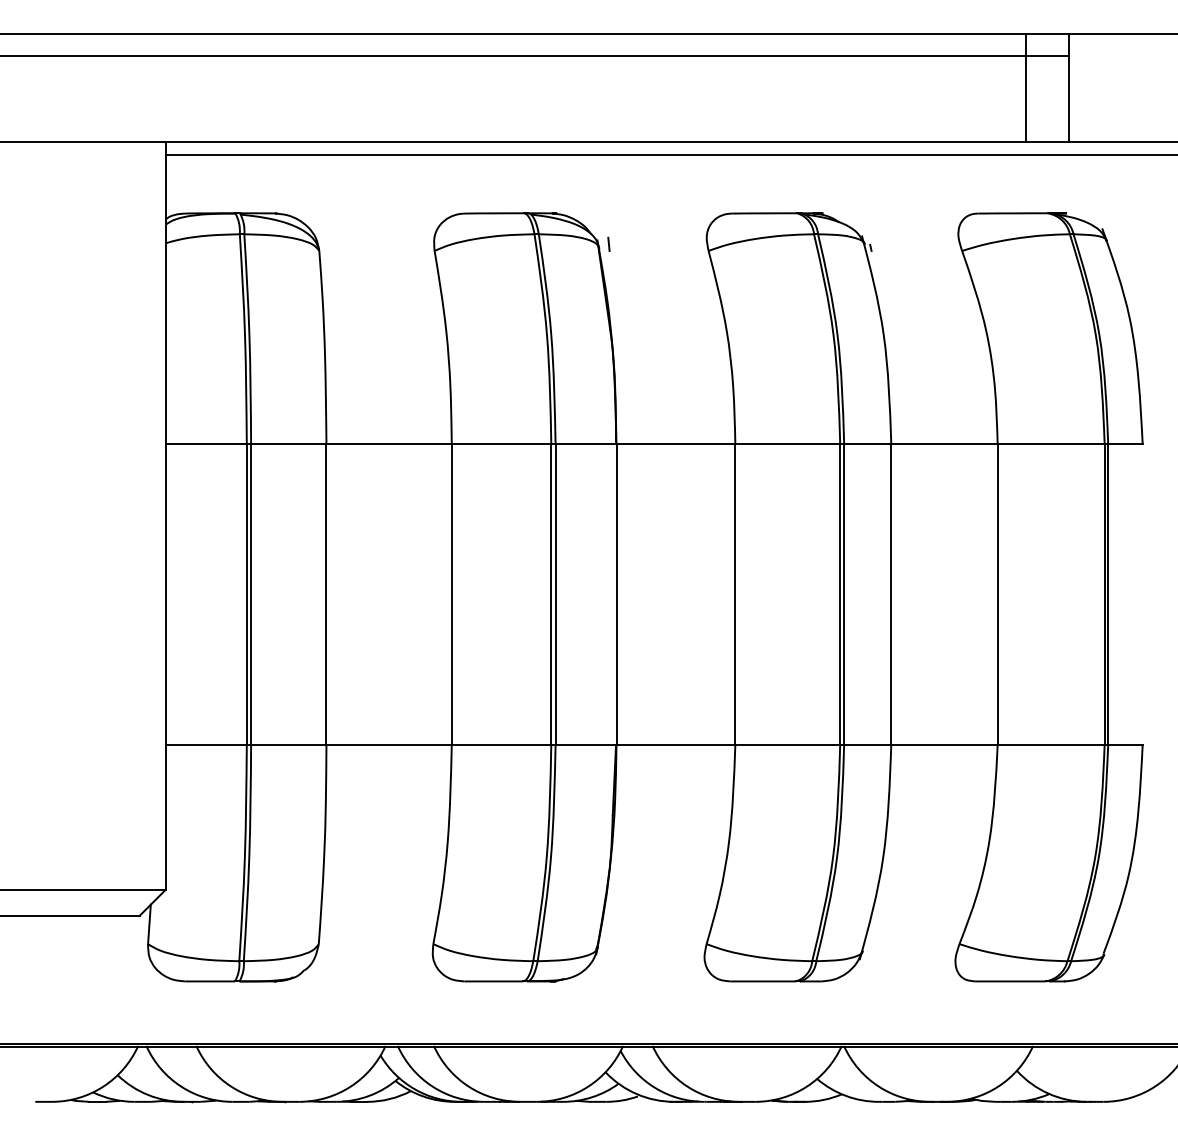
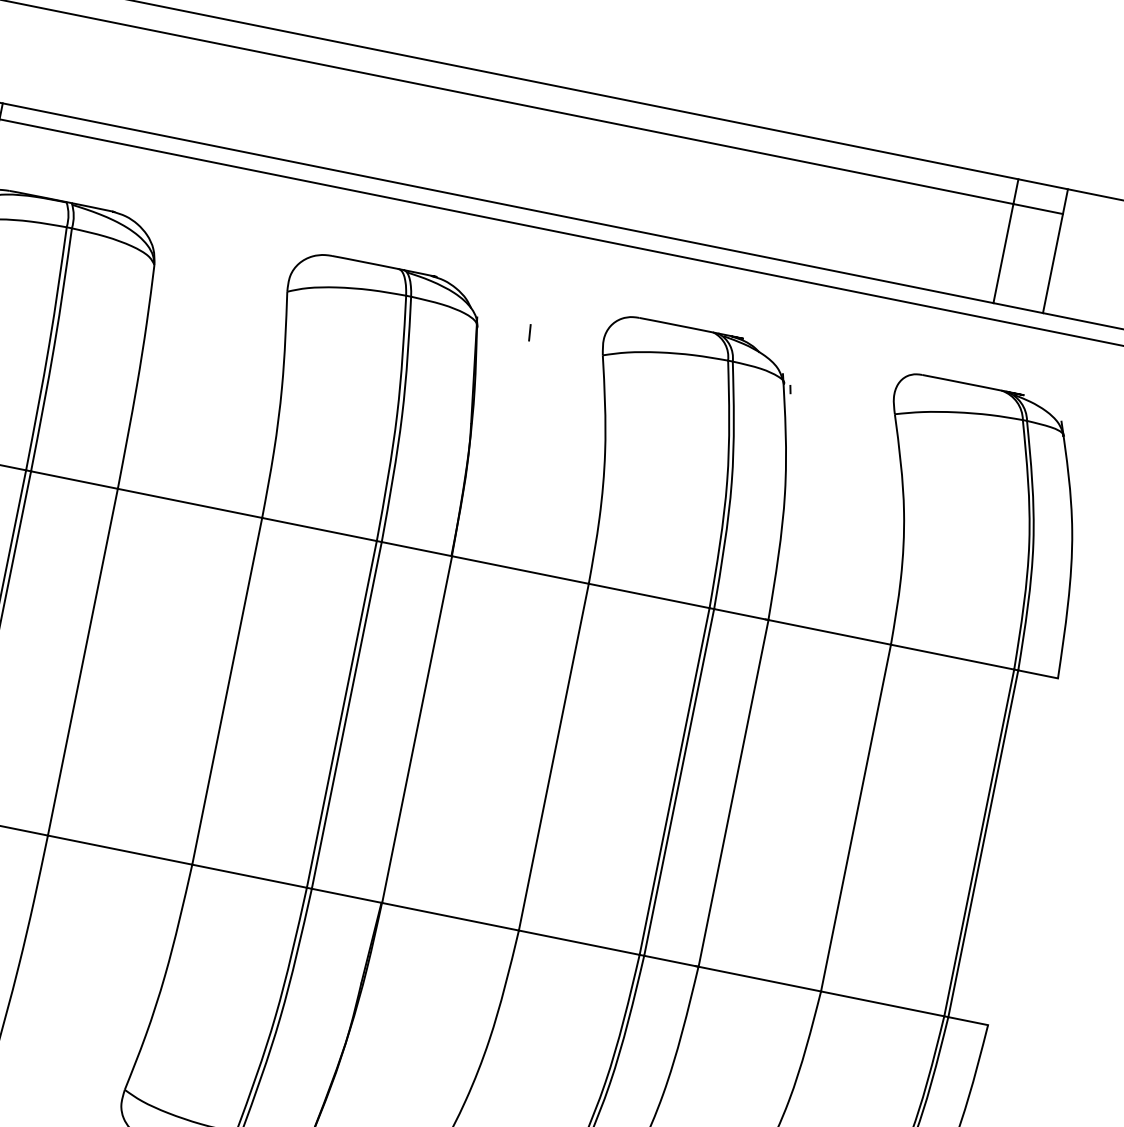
line: (608, 243) -> (529, 331), moved

